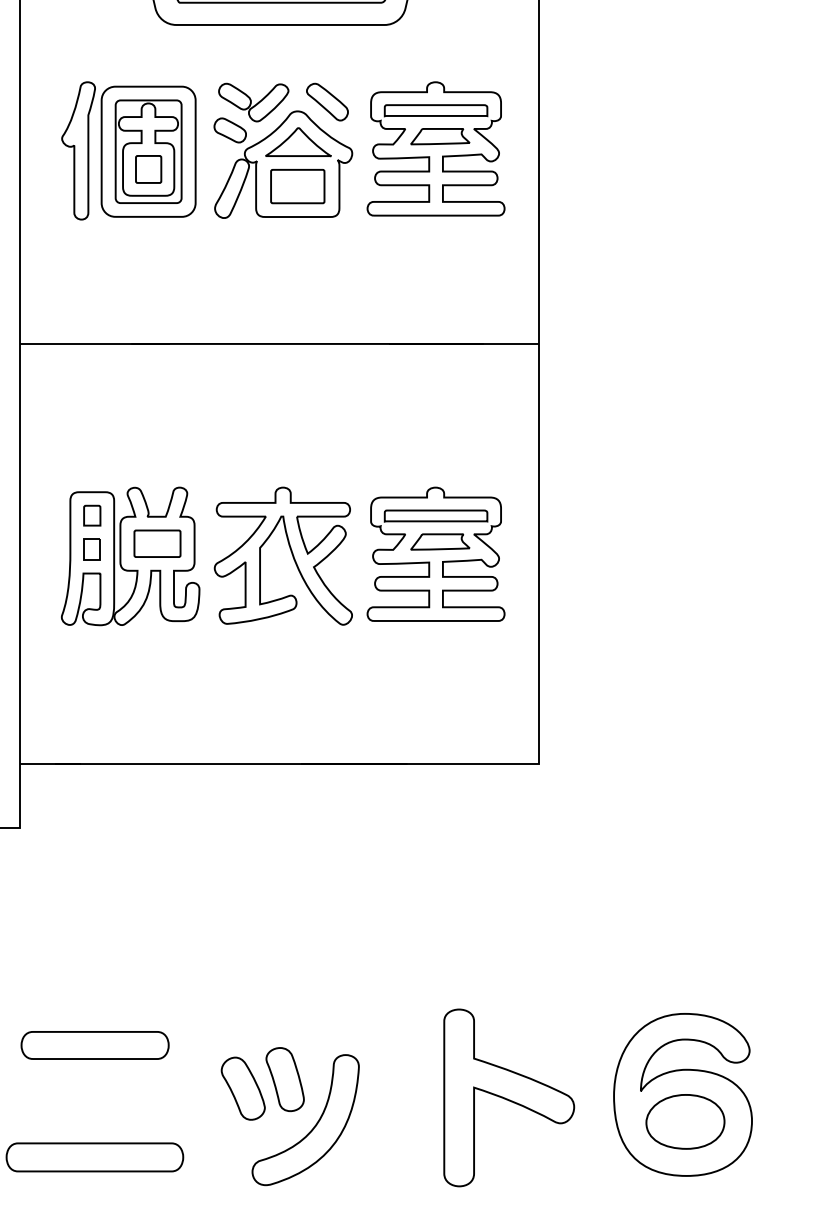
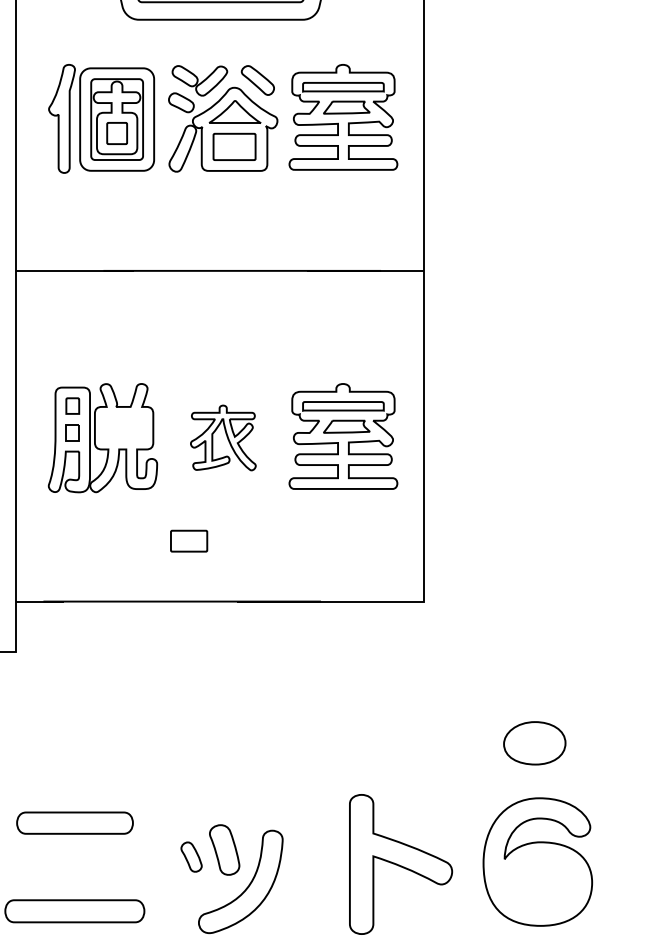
part: (157, 542) -> (189, 540), moved
part: (283, 555) -> (223, 437), size x0.6
part: (243, 1087) -> (191, 856), size x0.6
part: (685, 1122) -> (534, 743), moved

